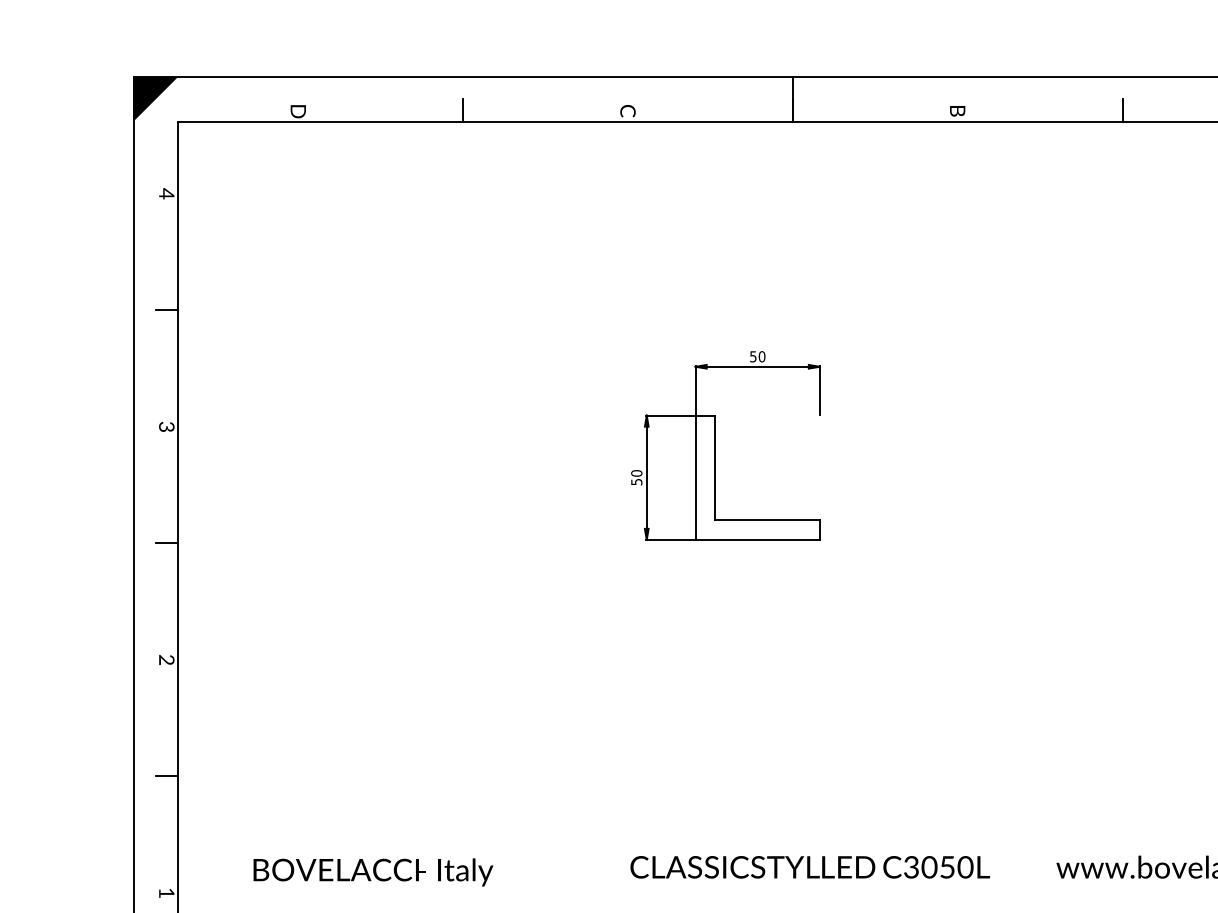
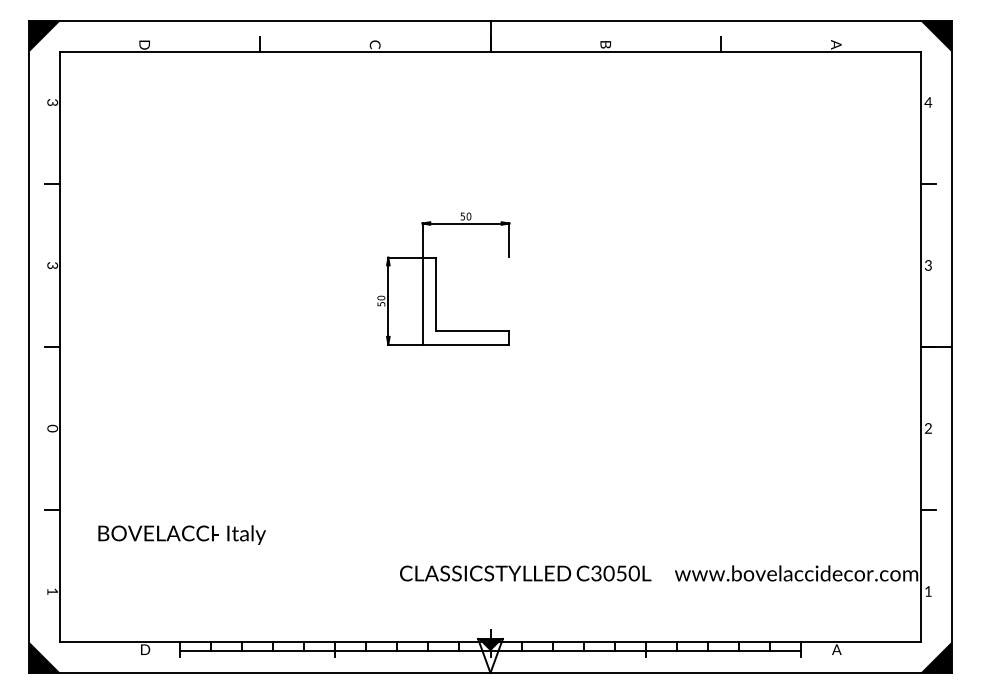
text: (166, 193) -> (52, 102), 4 -> 3
text: (165, 659) -> (51, 428), 2 -> 0
text: (810, 867) -> (525, 573), moved
text: (372, 871) -> (181, 534), moved

